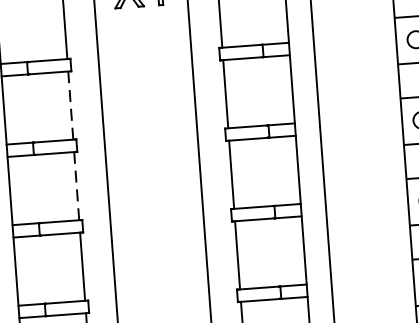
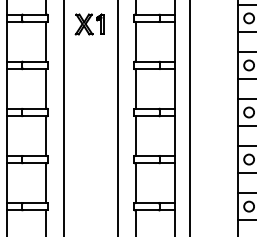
line: (70, 104) -> (45, 88), dashed -> solid
line: (76, 186) -> (45, 136), dashed -> solid

